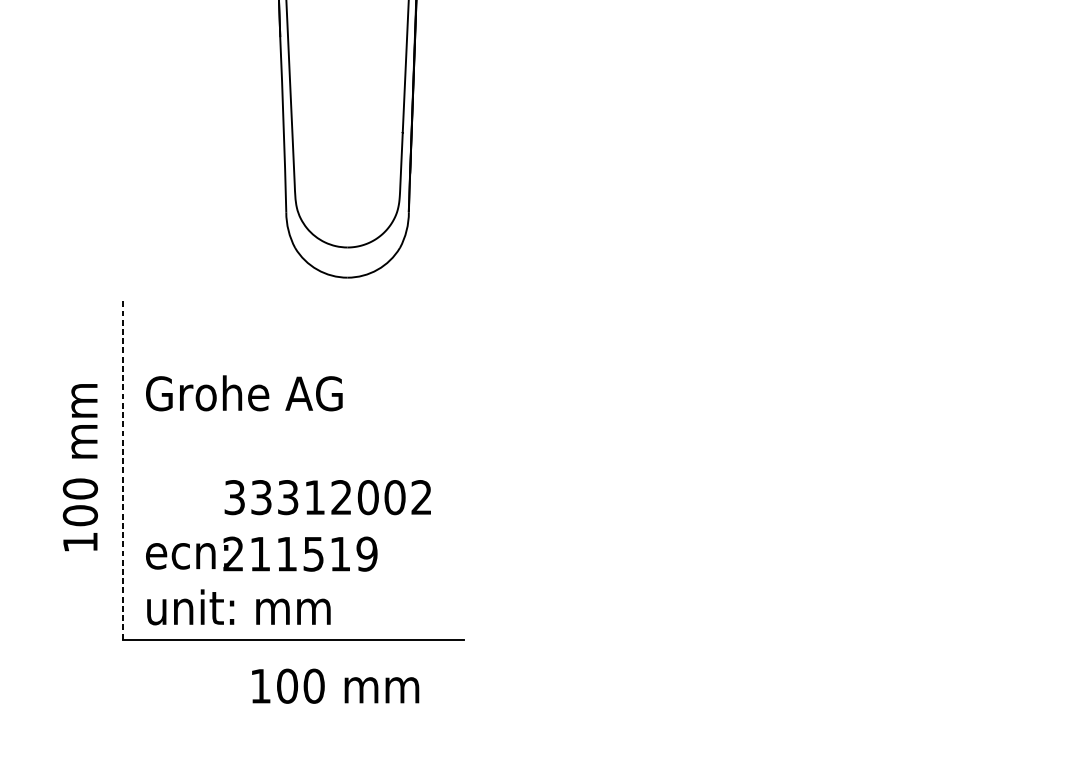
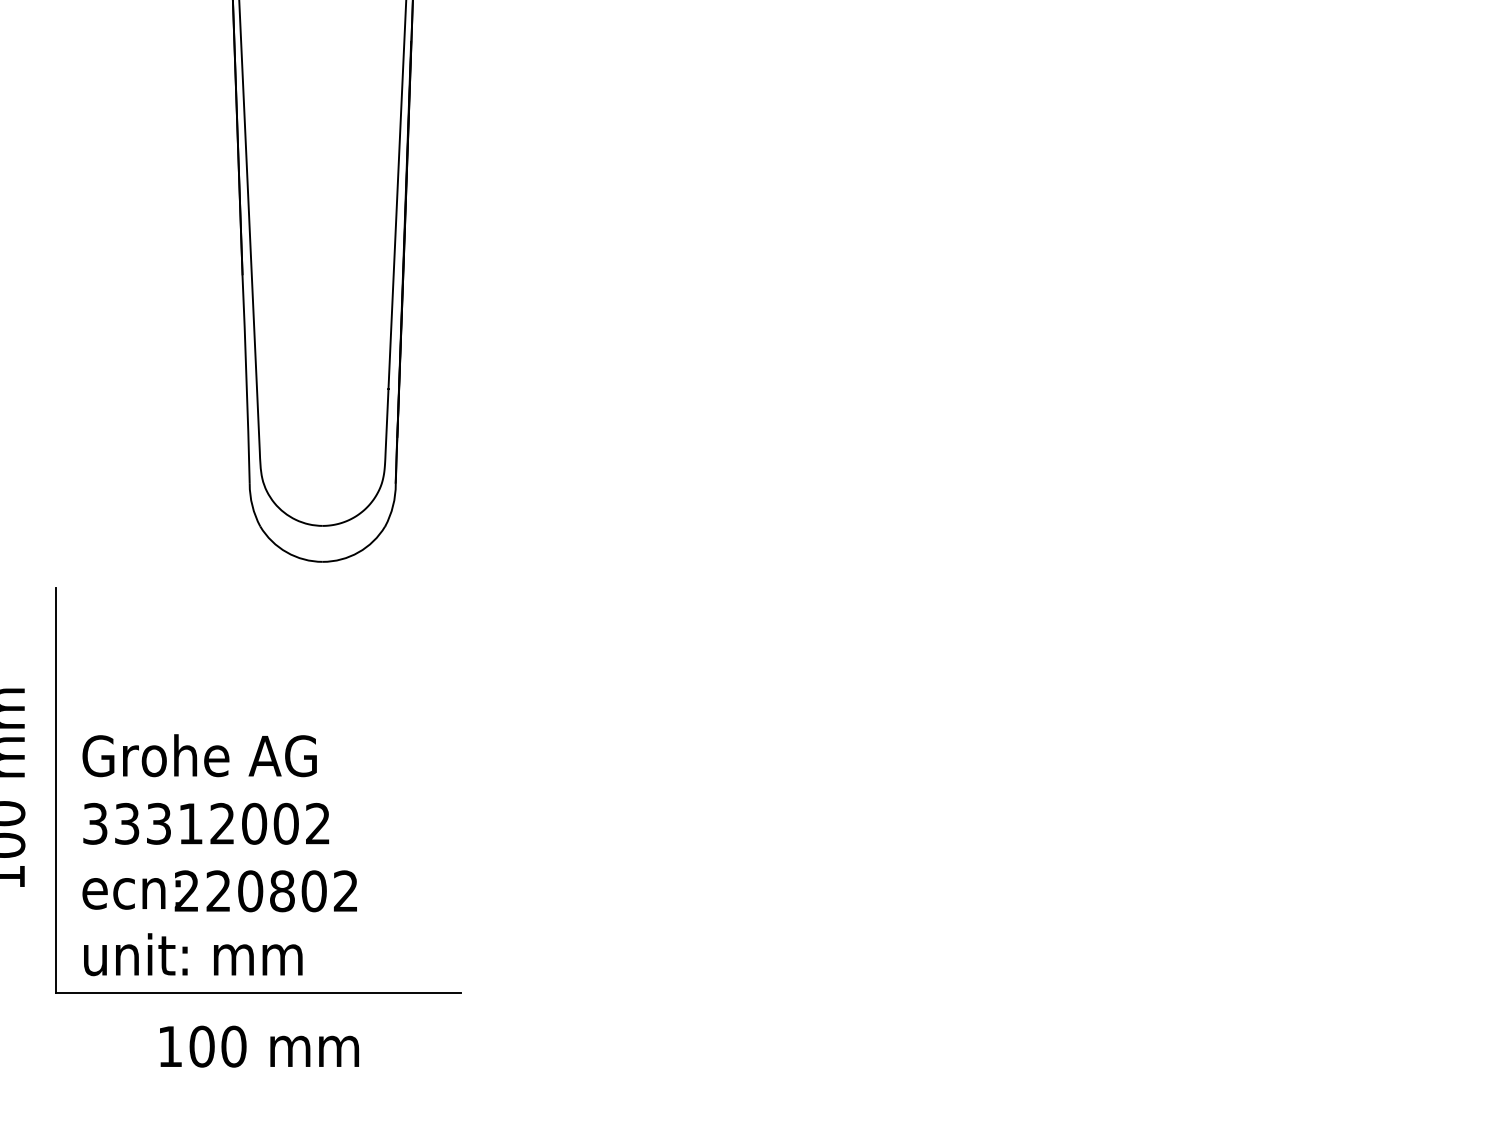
text: (244, 393) -> (199, 755), moved
line: (123, 469) -> (55, 790), dashed -> solid
text: (328, 497) -> (206, 823), moved
text: (313, 554) -> (282, 891), 211519 -> 220802
text: (335, 686) -> (259, 1046), moved

